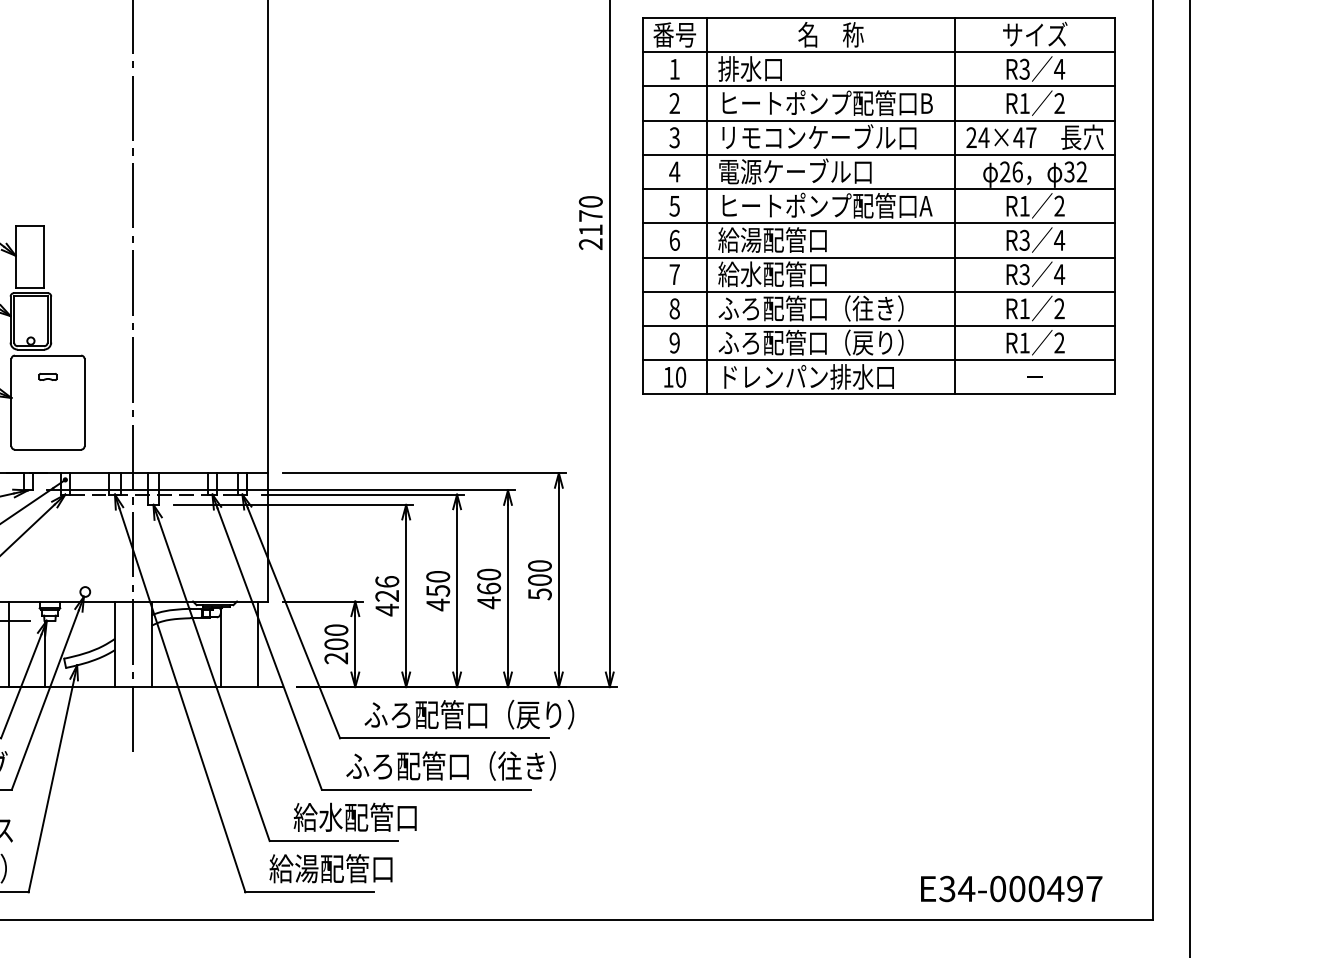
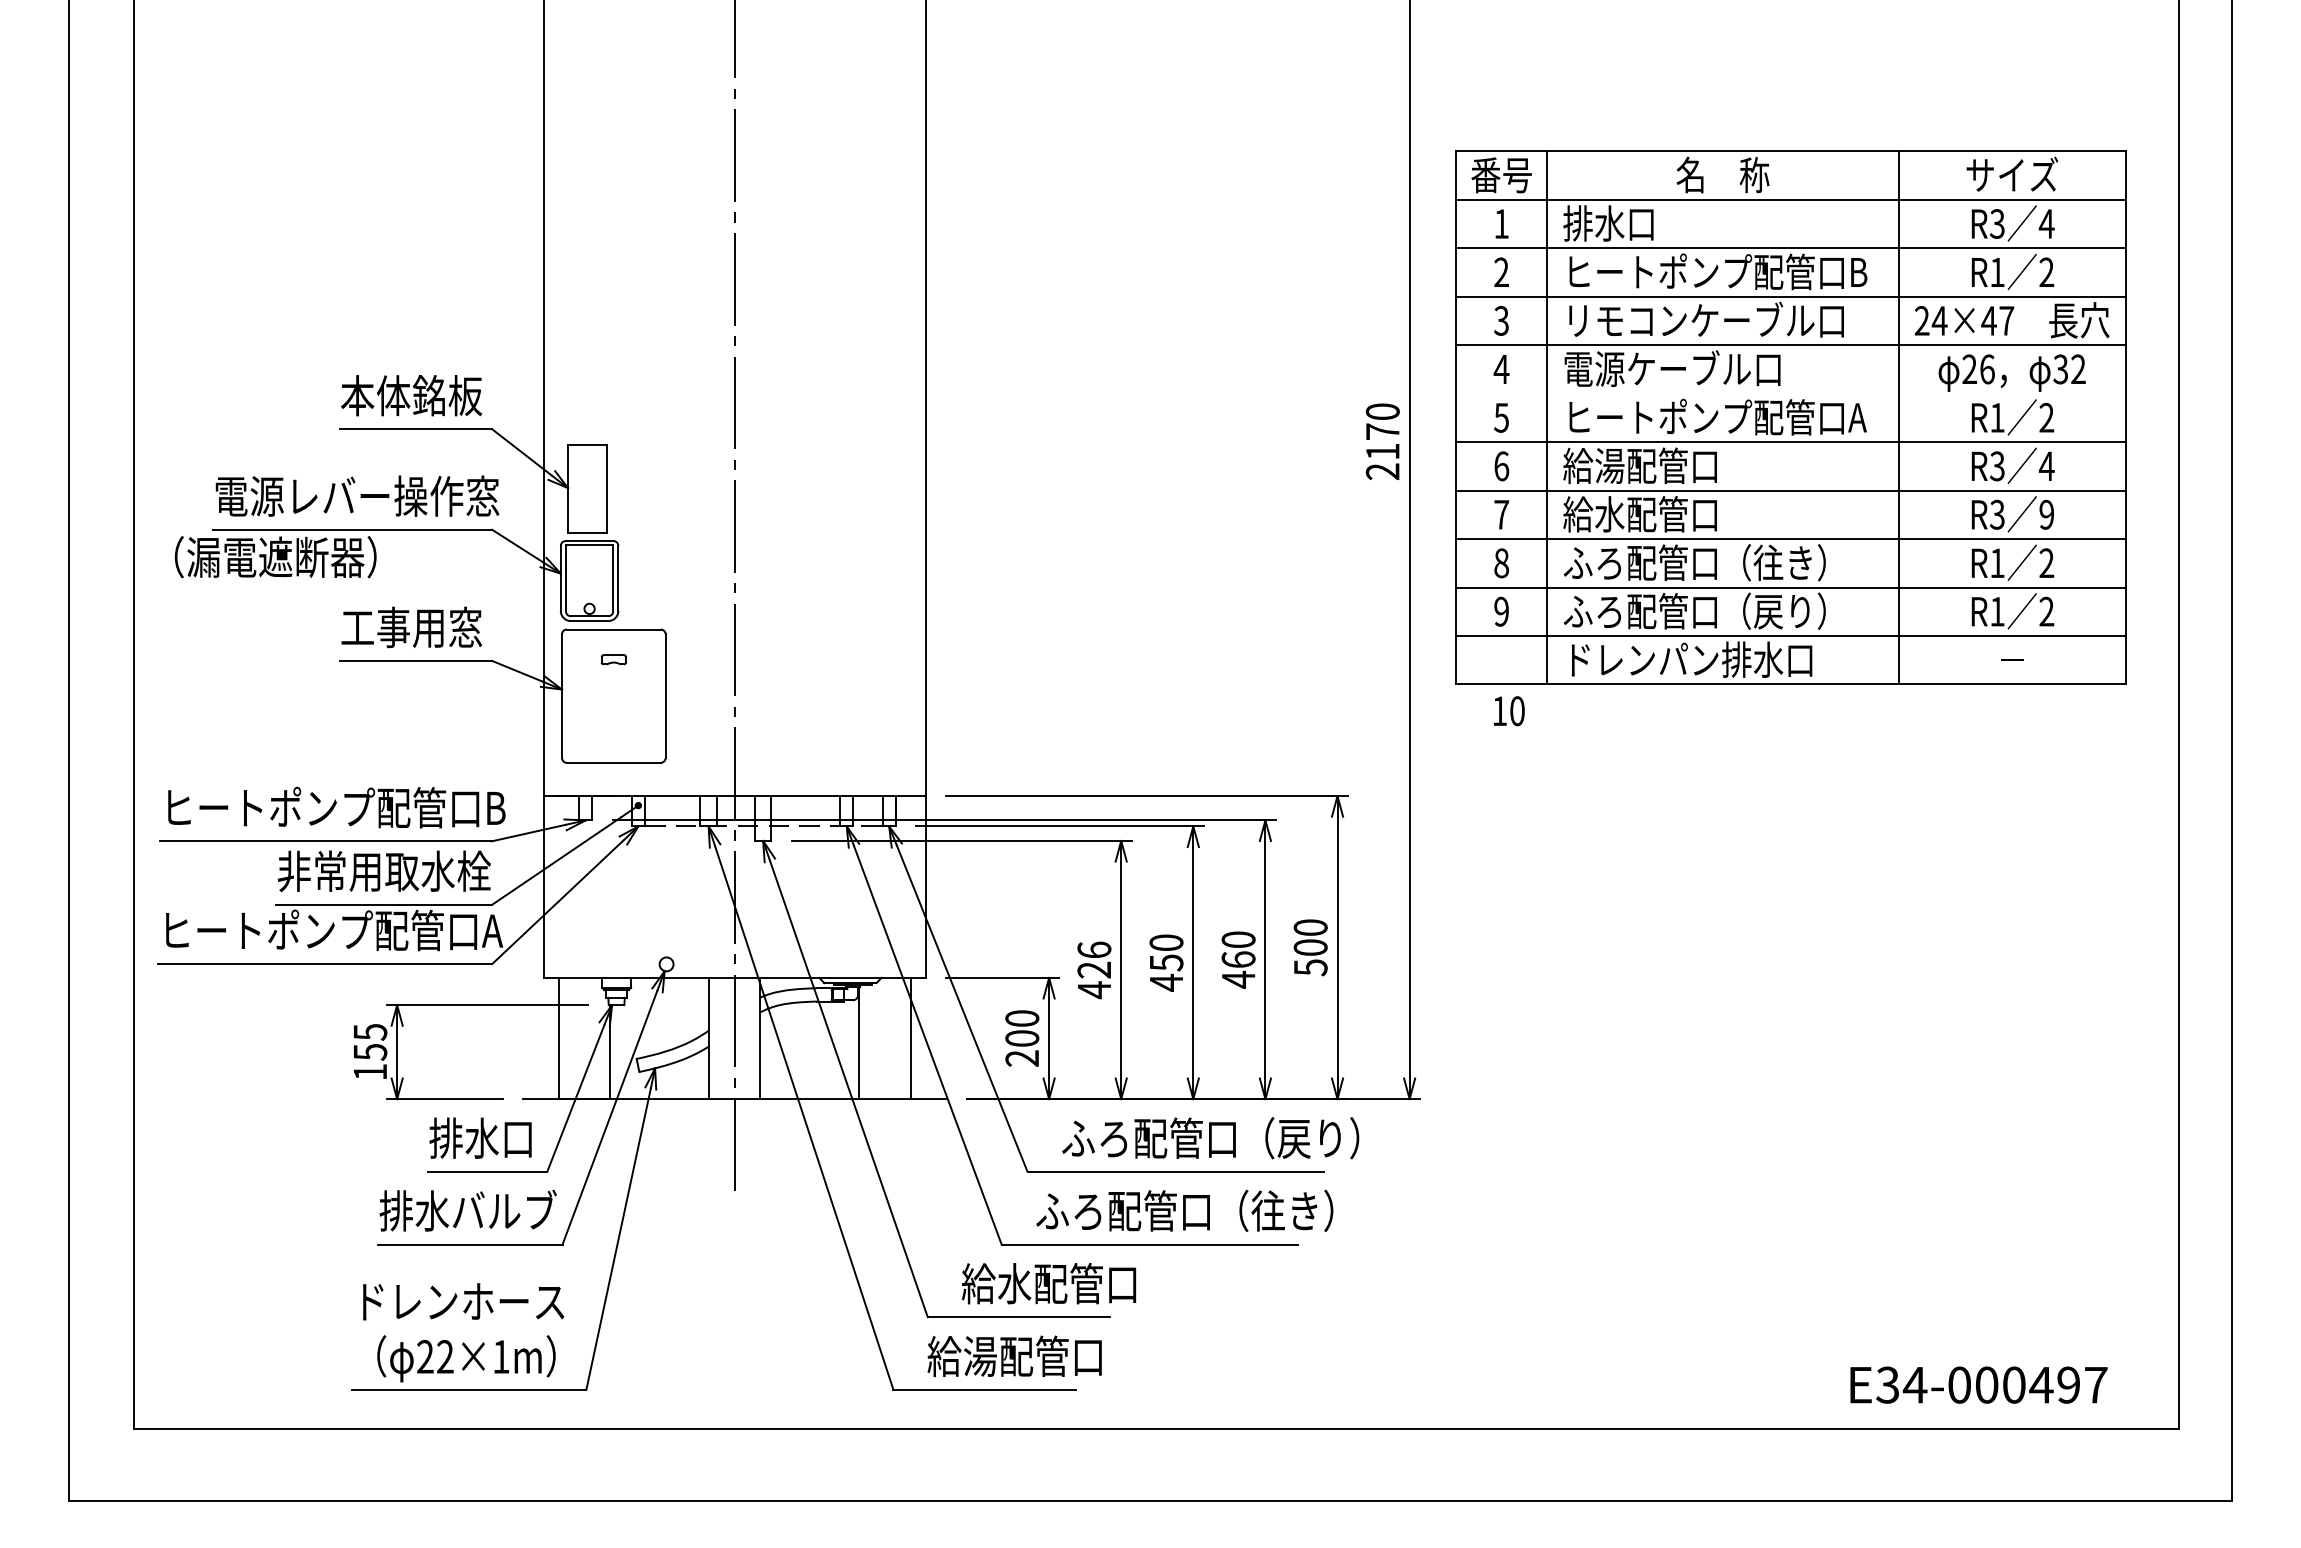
line: (878, 188) -> (1790, 393), removed
text: (1059, 274) -> (2046, 514), 4 -> 9
text: (675, 377) -> (1509, 711), moved

